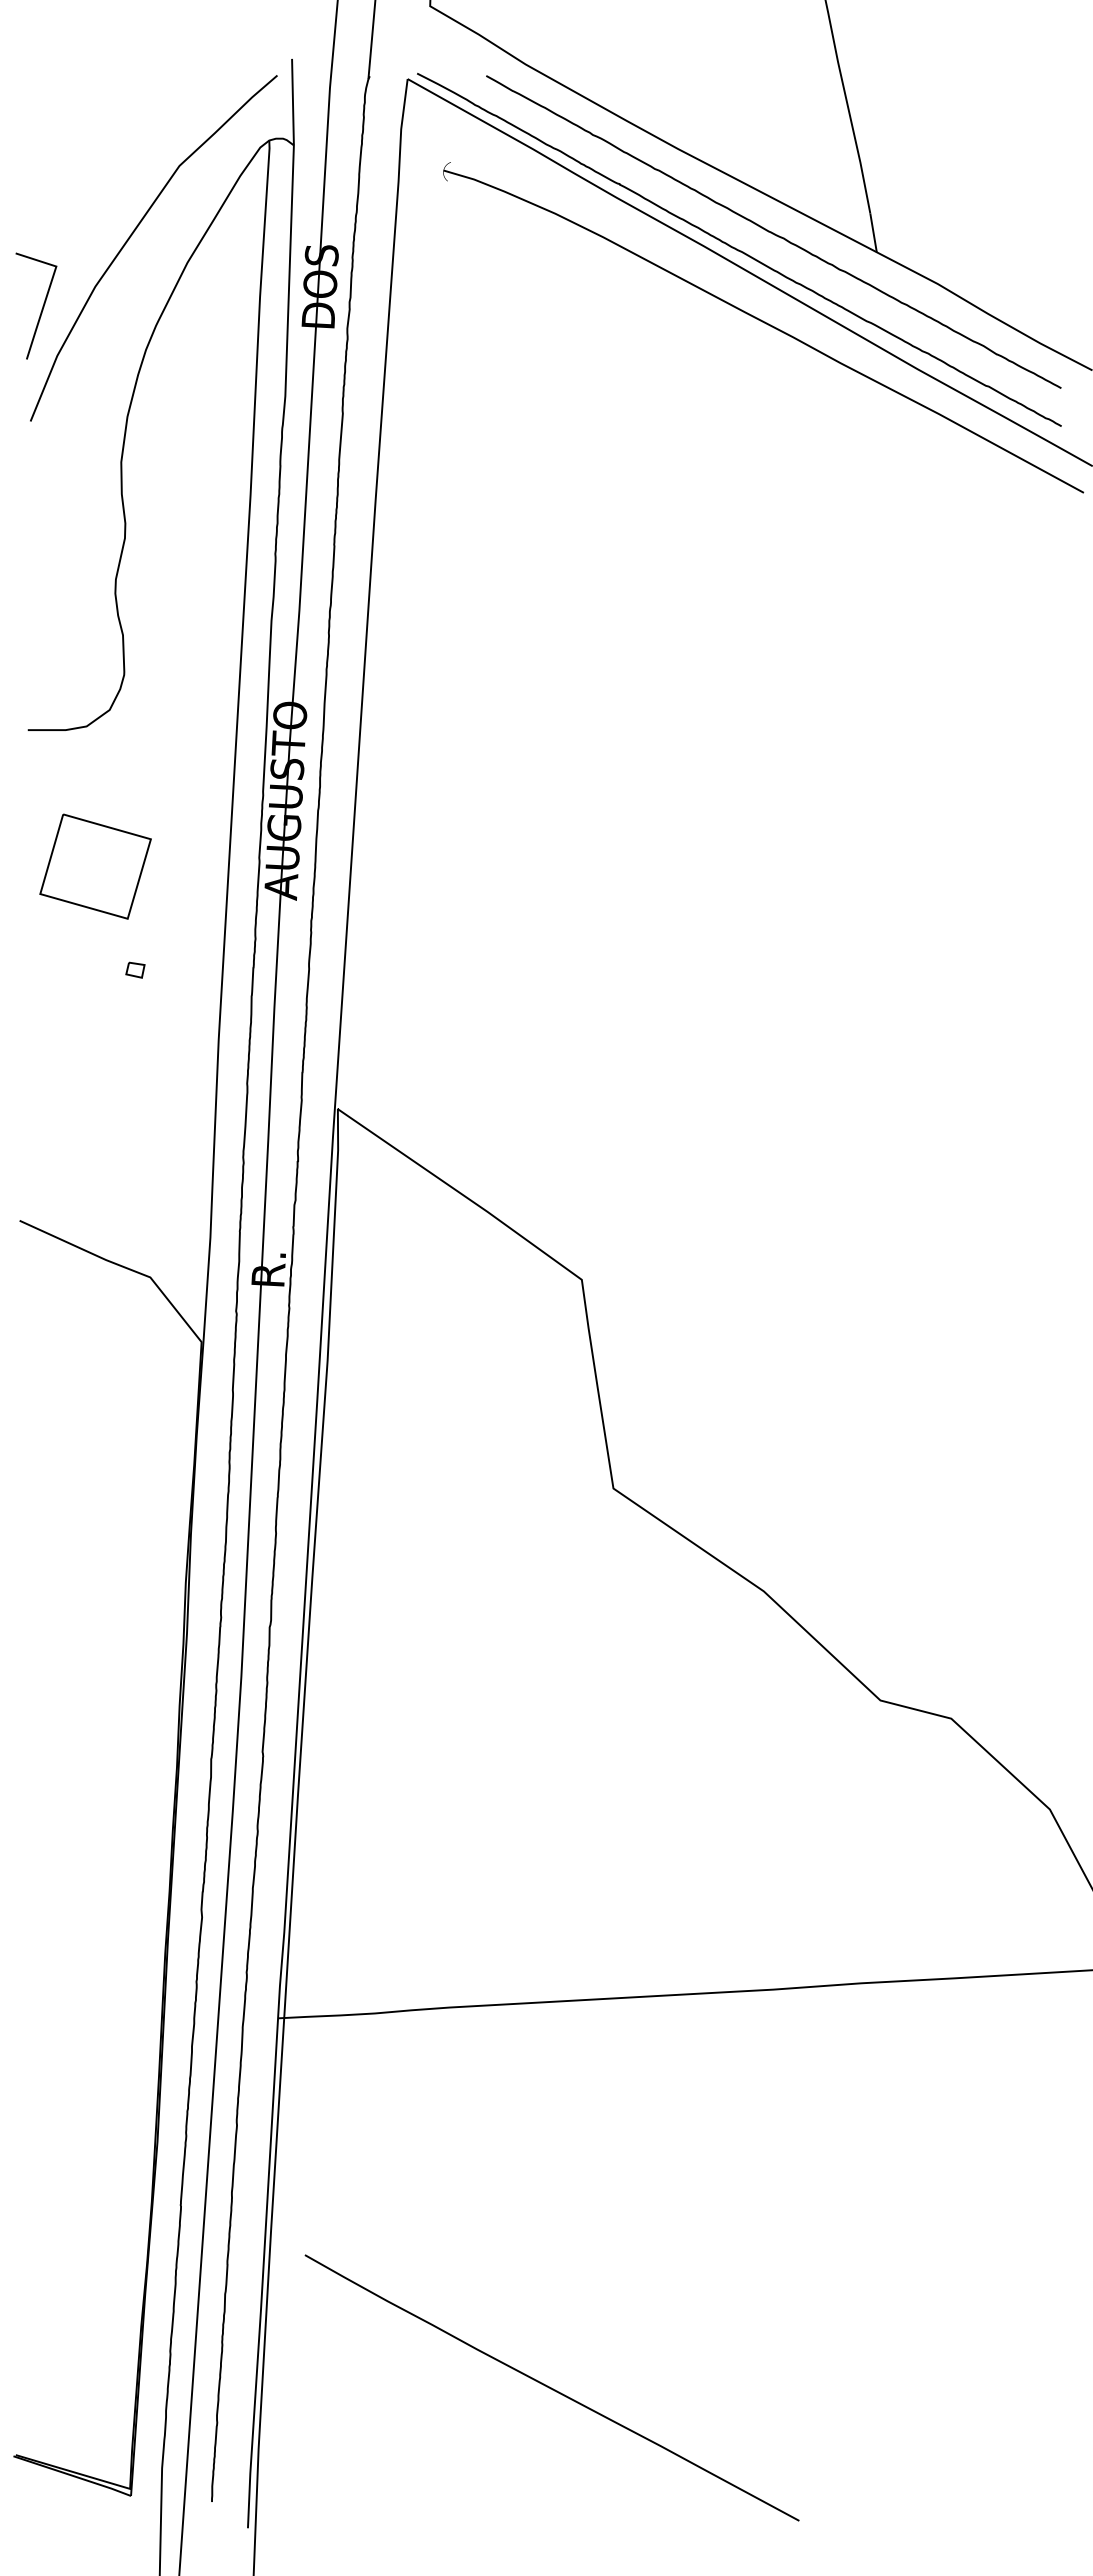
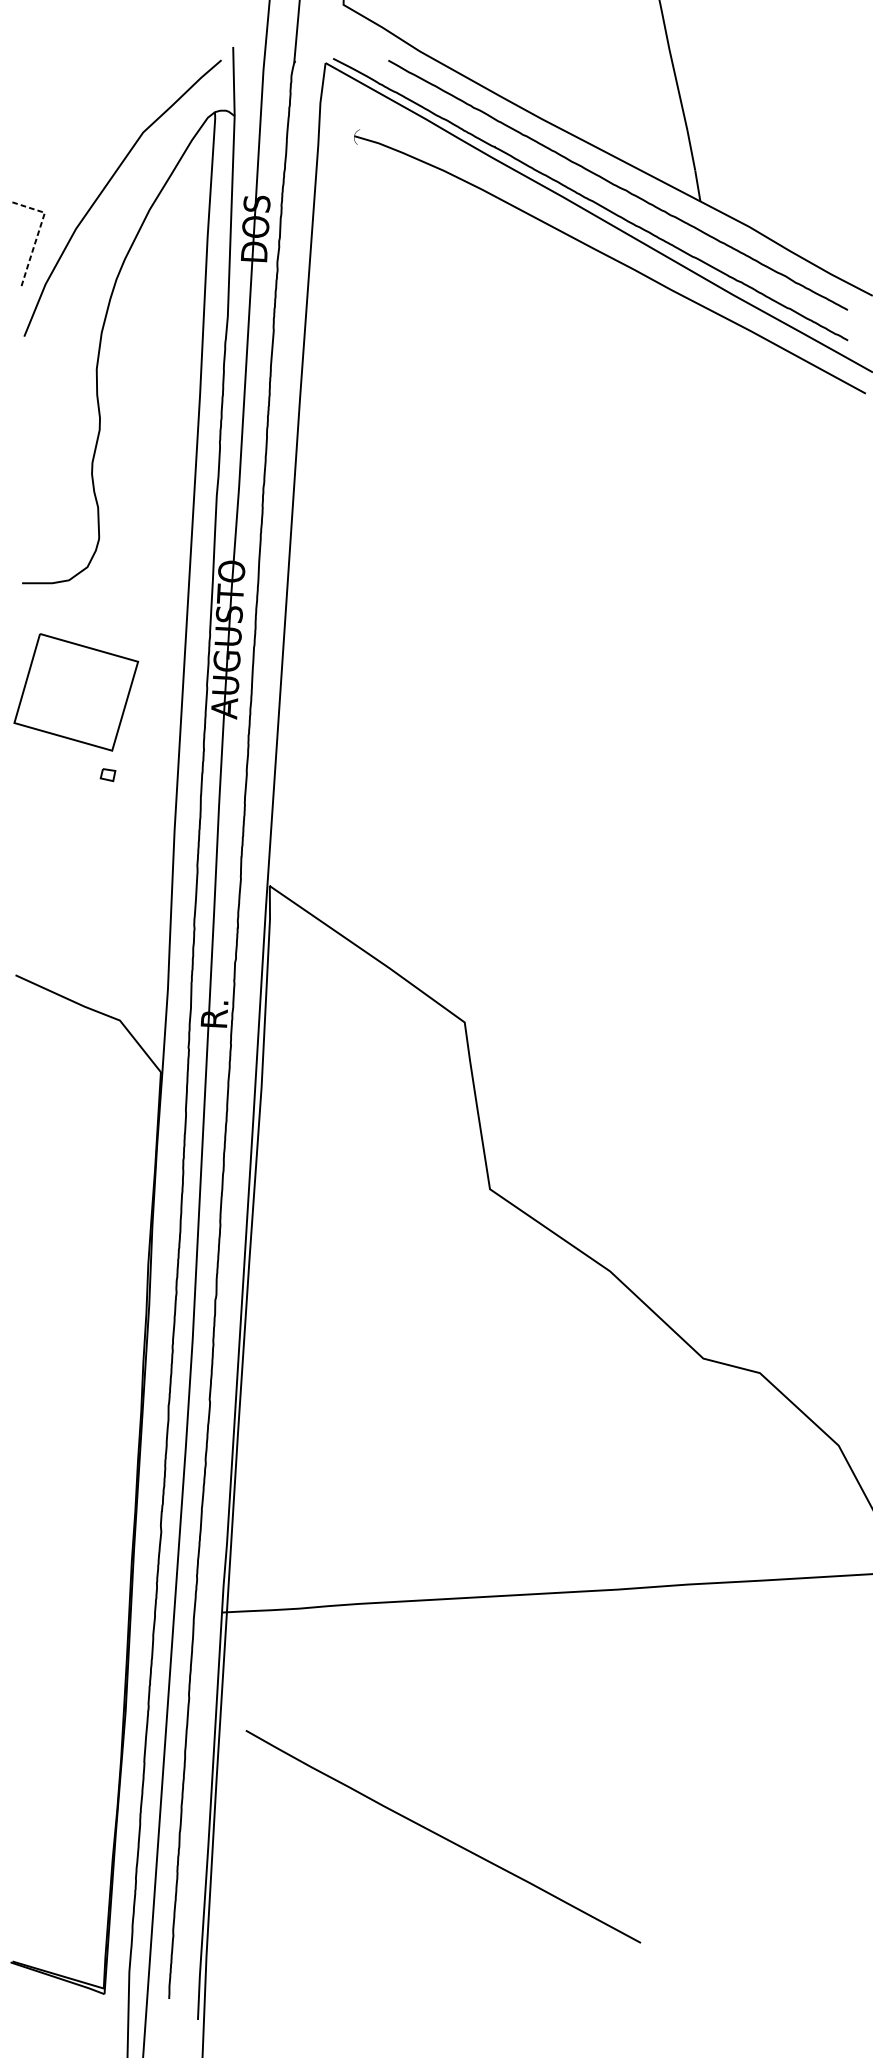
line: (47, 292) -> (37, 233), solid -> dashed
part: (95, 866) -> (76, 692), size x1.4
curve: (551, 2387) -> (442, 1836), moved

